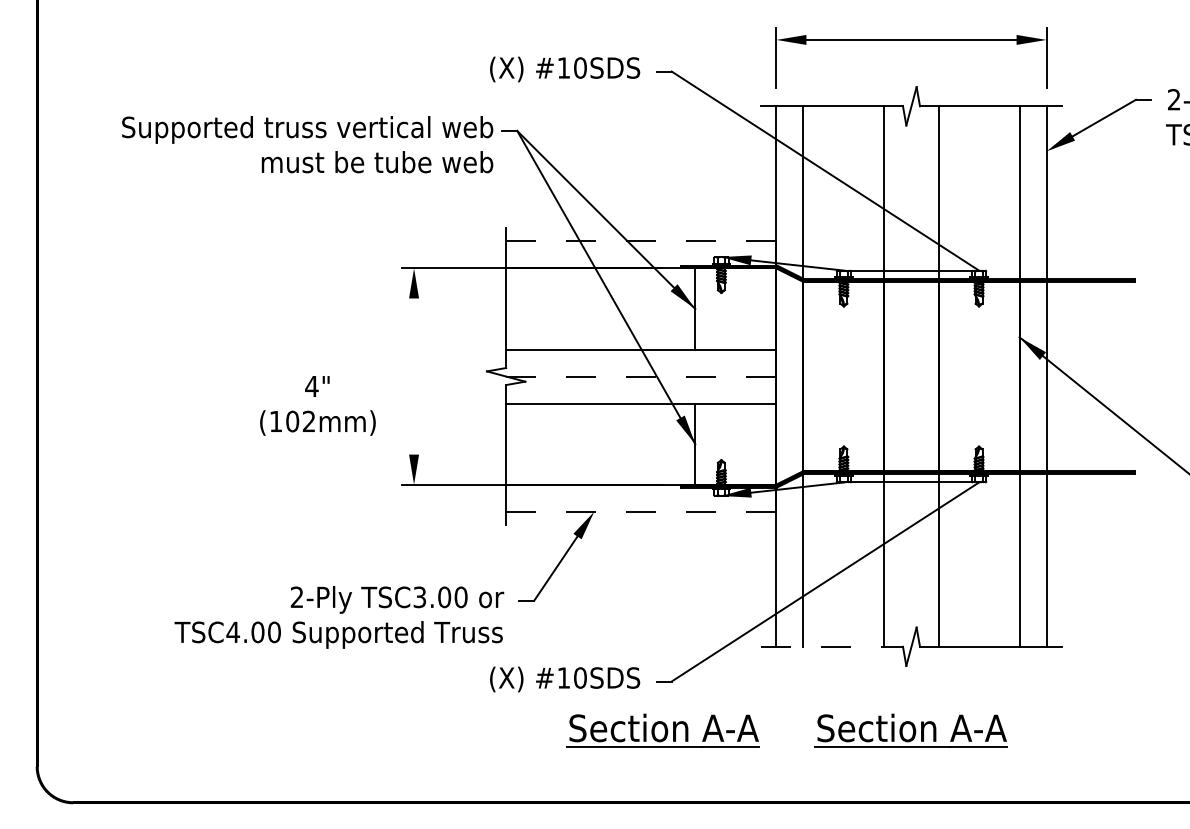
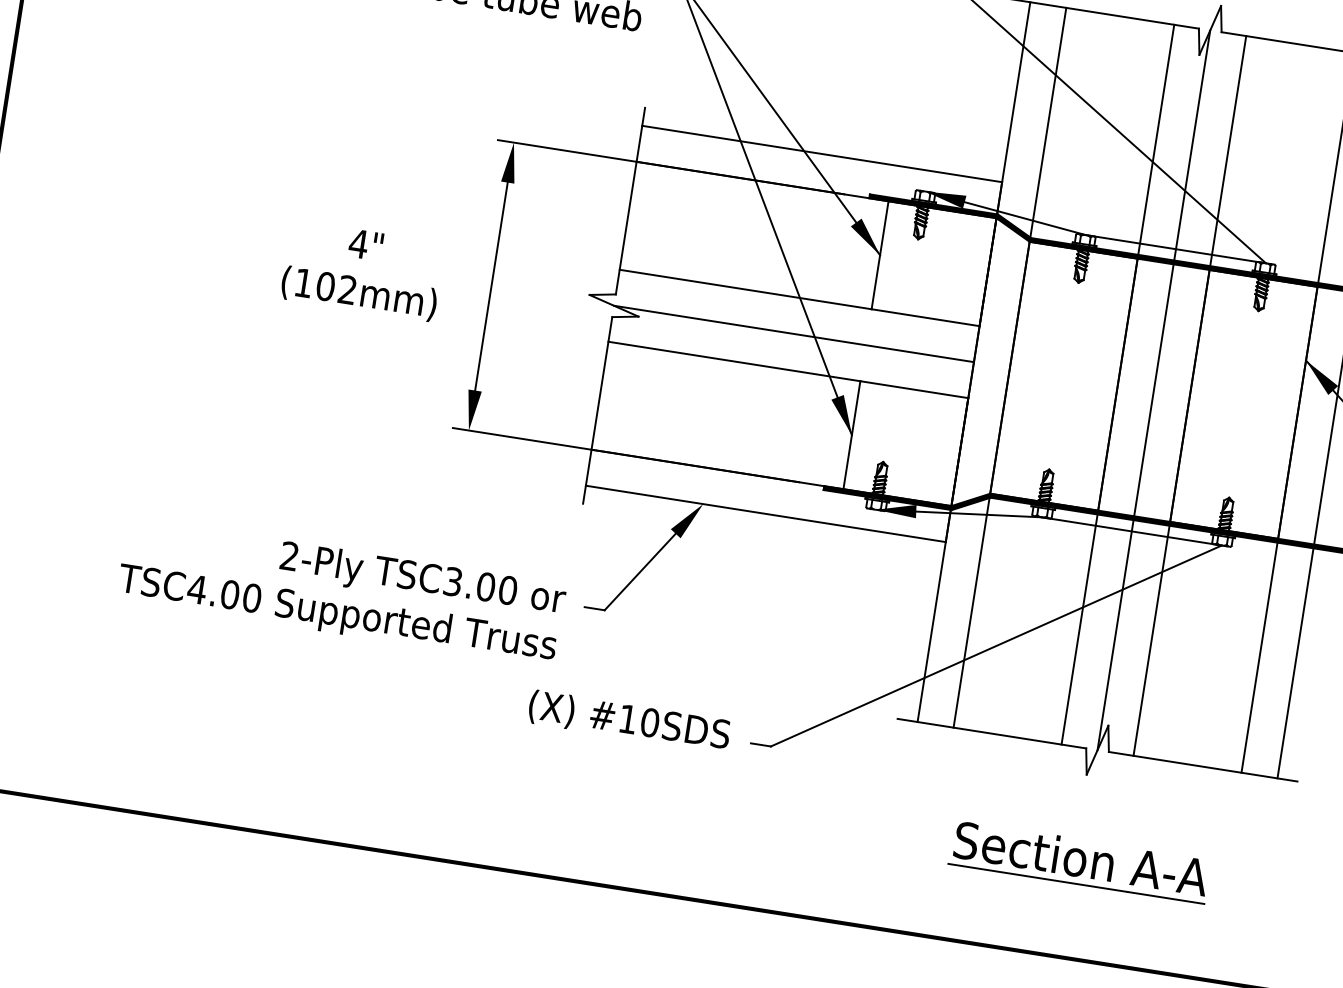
line: (640, 241) -> (821, 153), dashed -> solid
line: (414, 376) -> (492, 286), added
line: (640, 376) -> (793, 333), dashed -> solid
line: (911, 376) -> (1153, 390), added
text: (317, 405) -> (362, 270), moved
line: (641, 511) -> (766, 513), dashed -> solid
line: (832, 646) -> (992, 733), dashed -> solid
part: (662, 730) -> (748, 809), removed

